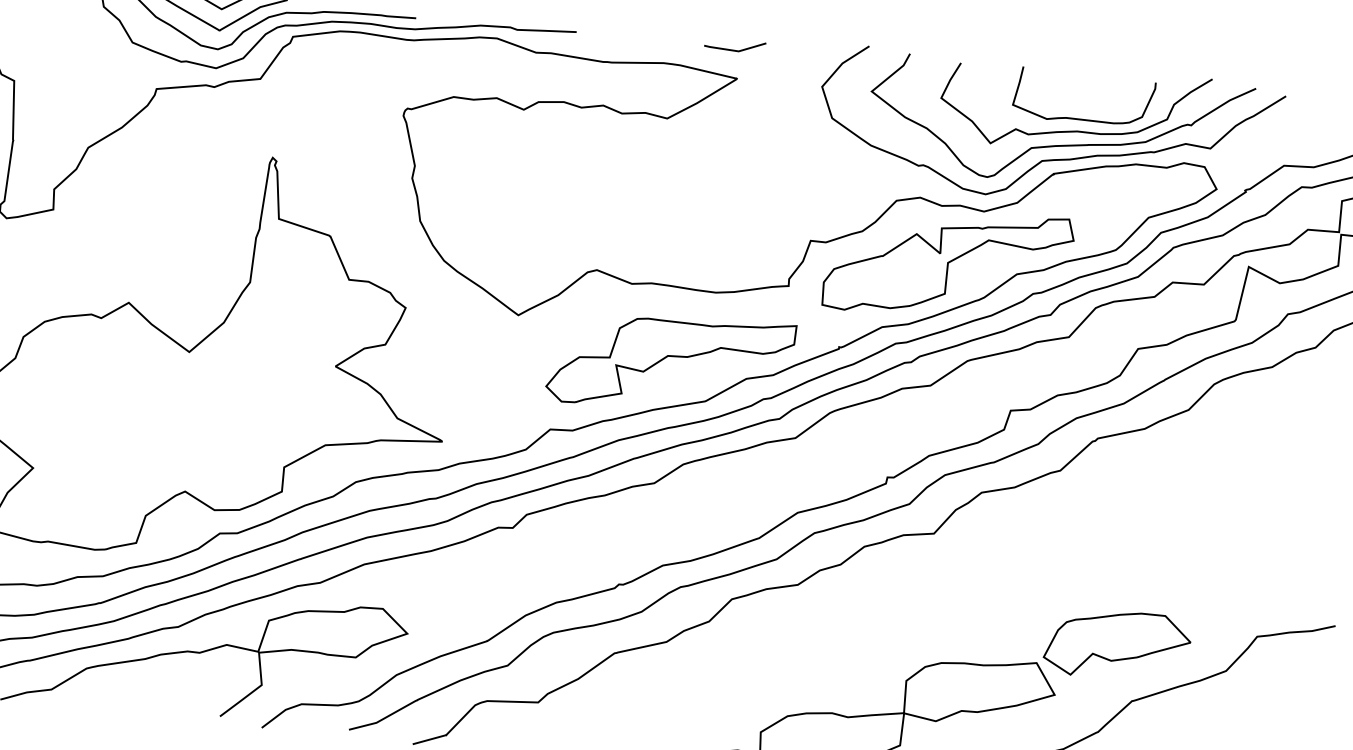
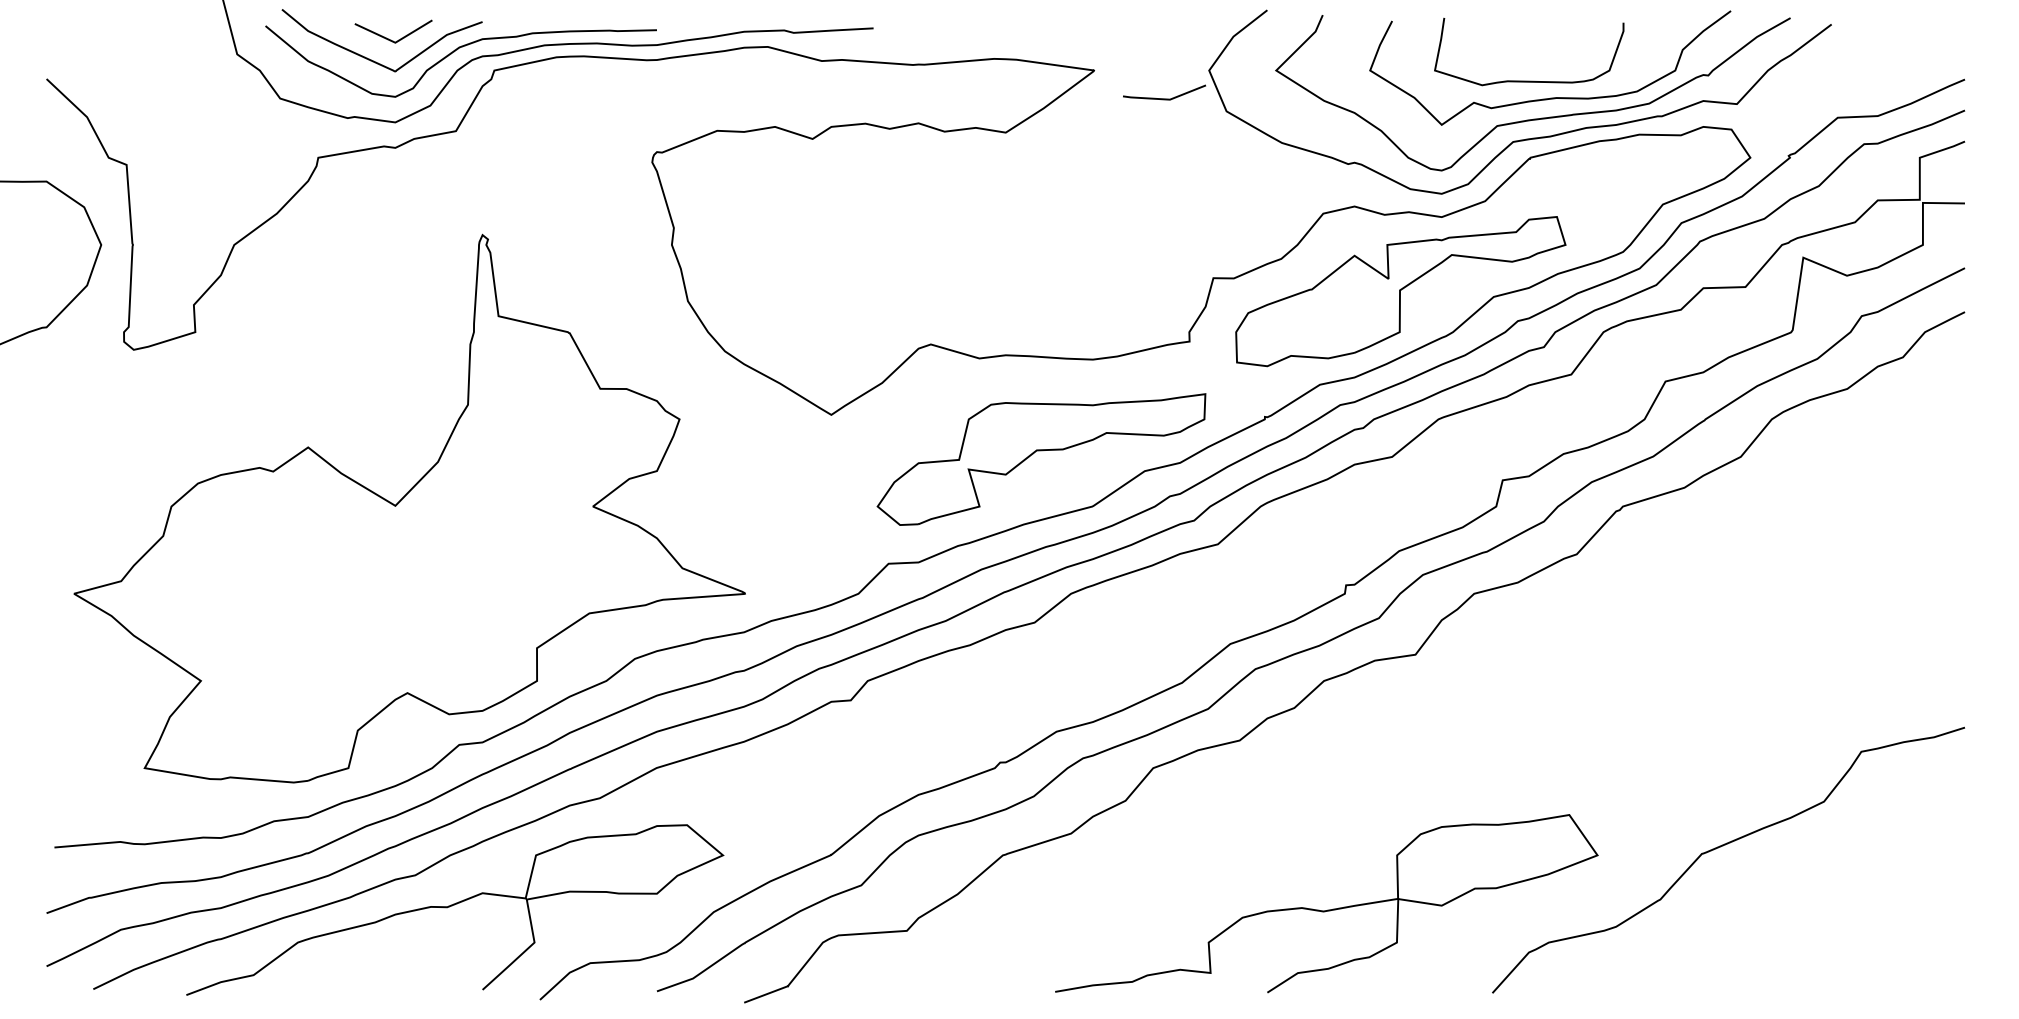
line: (734, 50) -> (1164, 98), moved
curve: (1082, 118) -> (1529, 80), moved
part: (1117, 644) -> (1675, 780), removed

